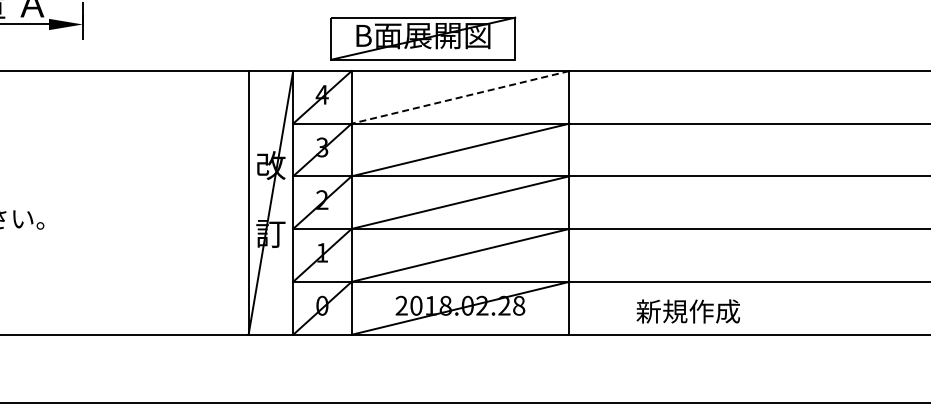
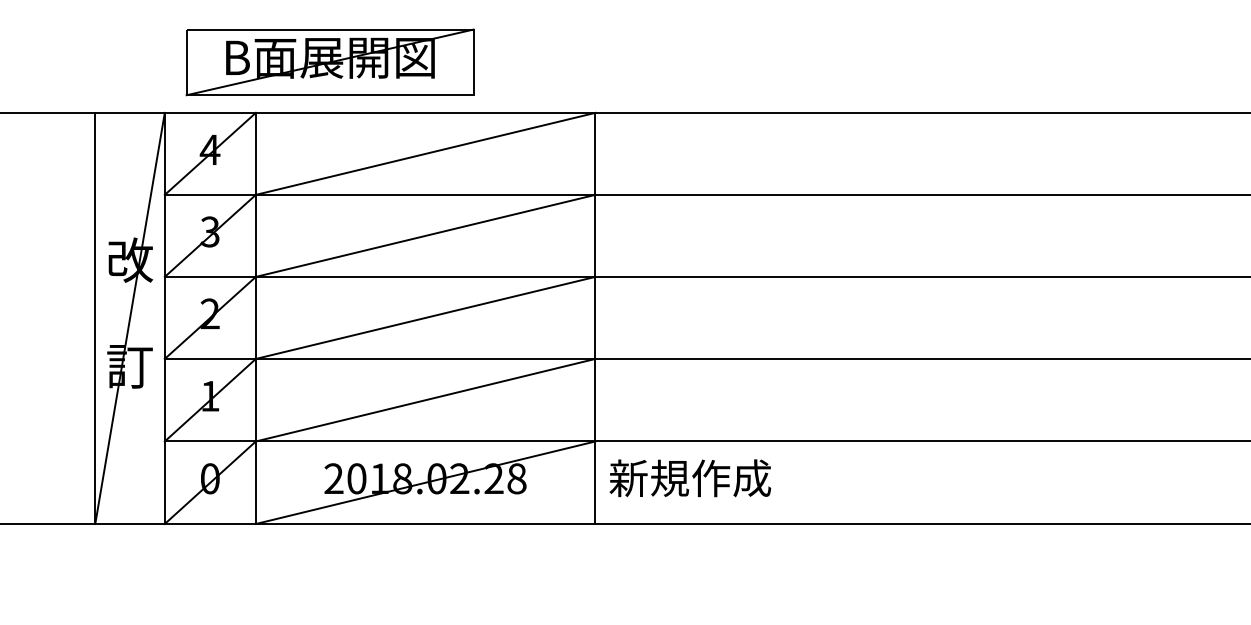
part: (423, 38) -> (330, 62), moved
line: (460, 97) -> (425, 154), dashed -> solid
text: (687, 311) -> (689, 478), moved

